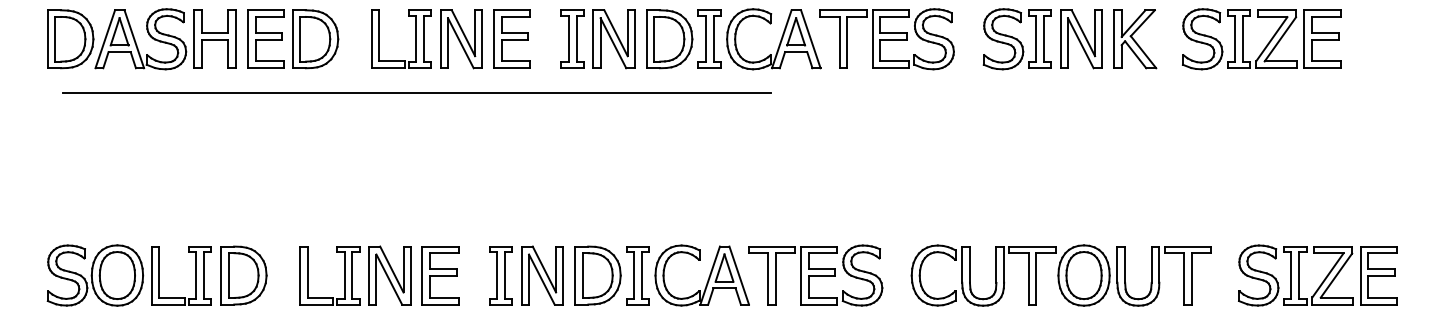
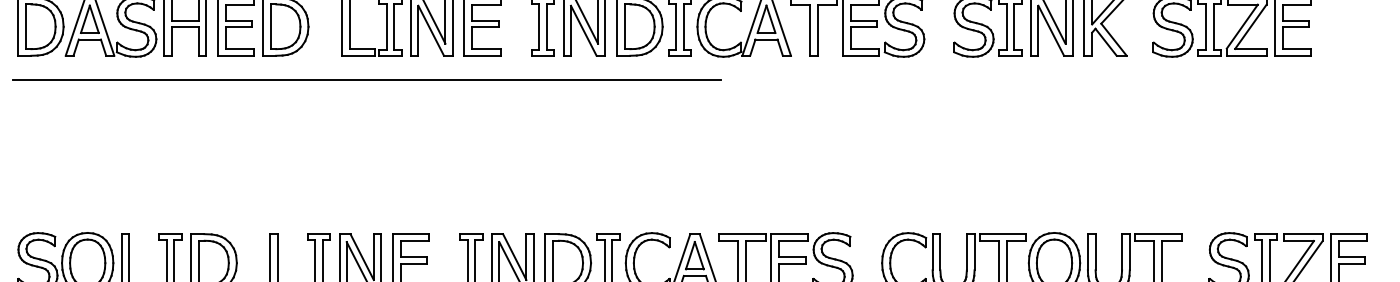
line: (416, 92) -> (366, 80), moved

